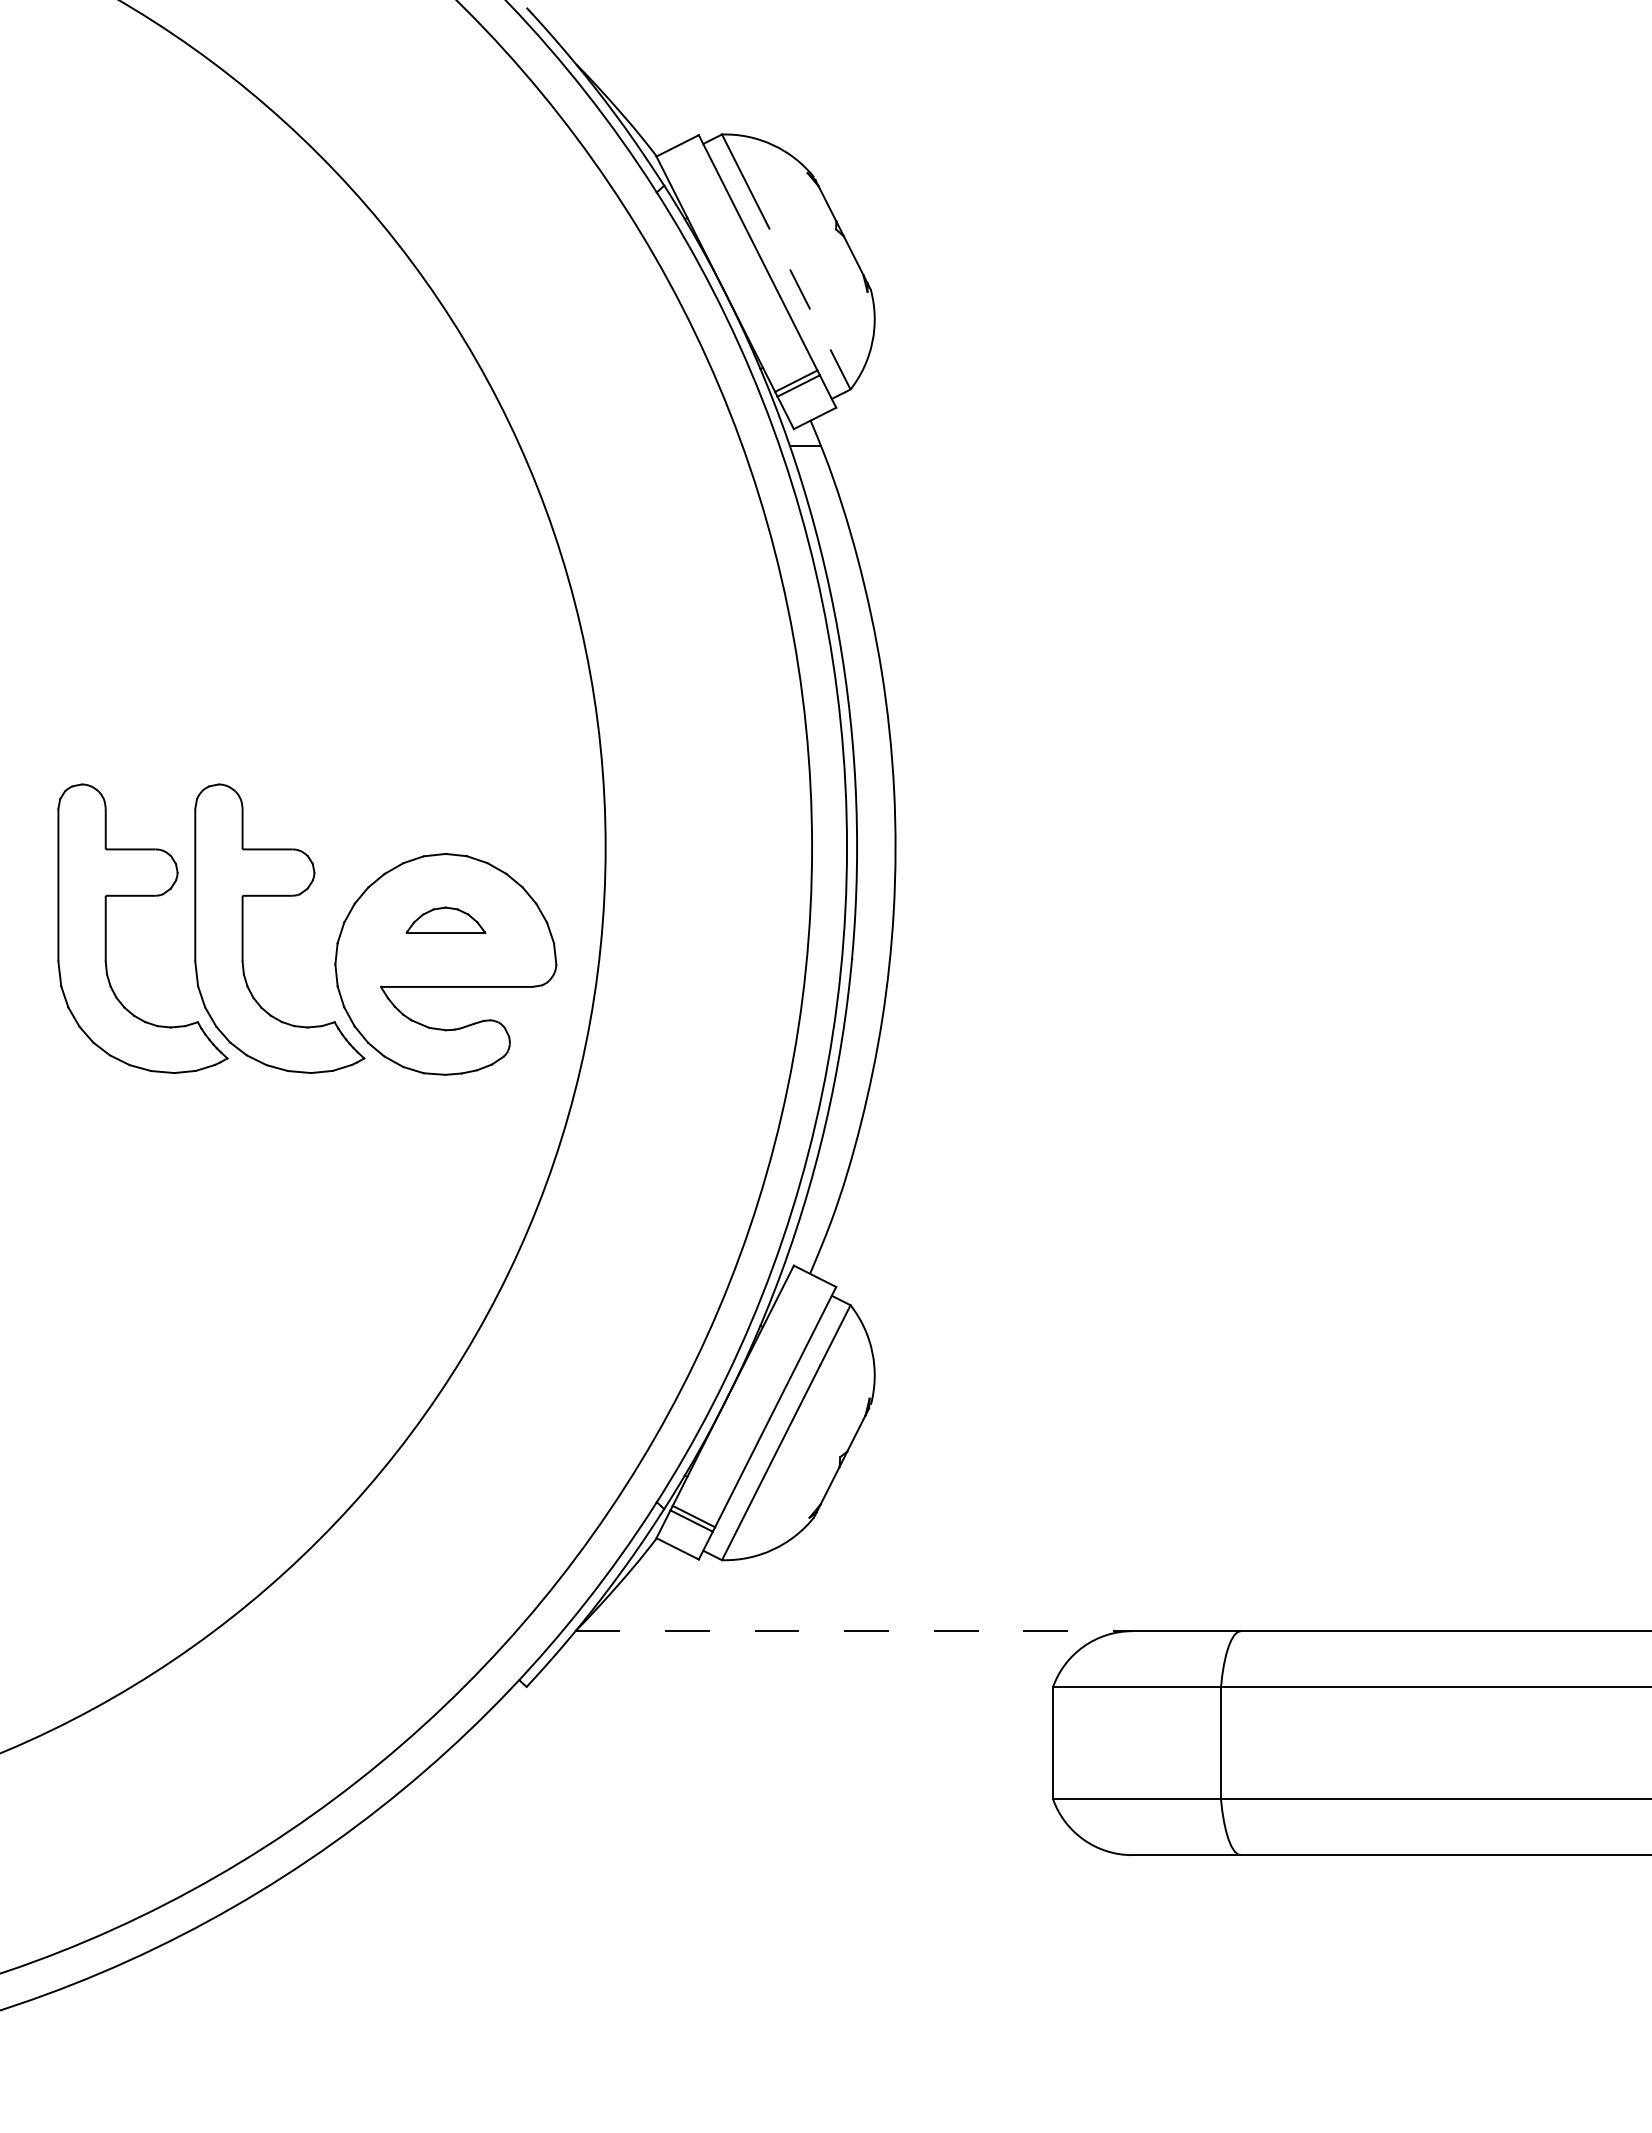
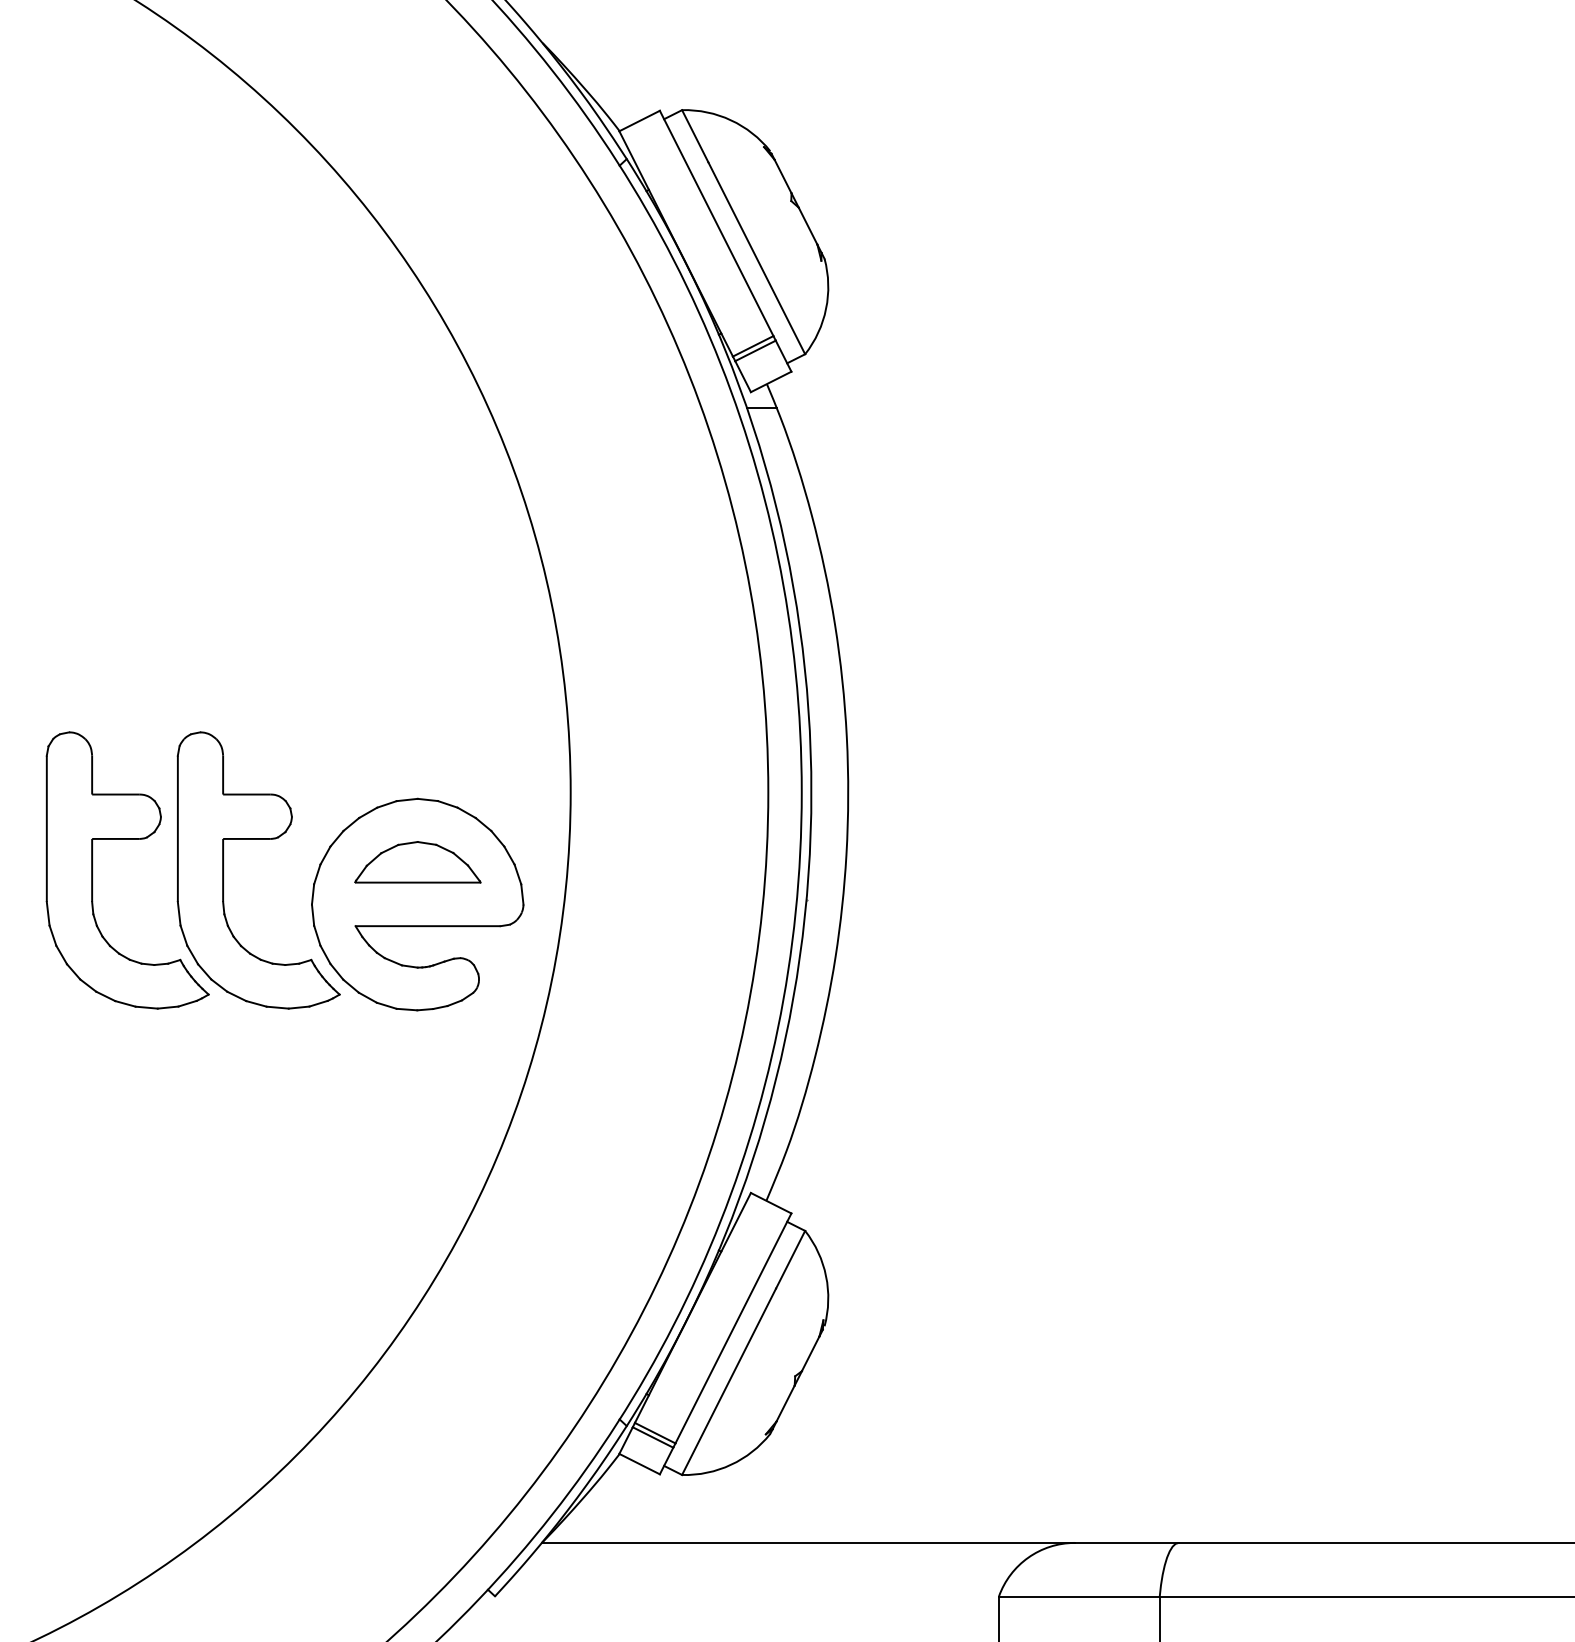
line: (799, 288) -> (756, 257), dashed -> solid
part: (445, 920) -> (417, 862), size x1.67
line: (854, 1631) -> (808, 1543), dashed -> solid

